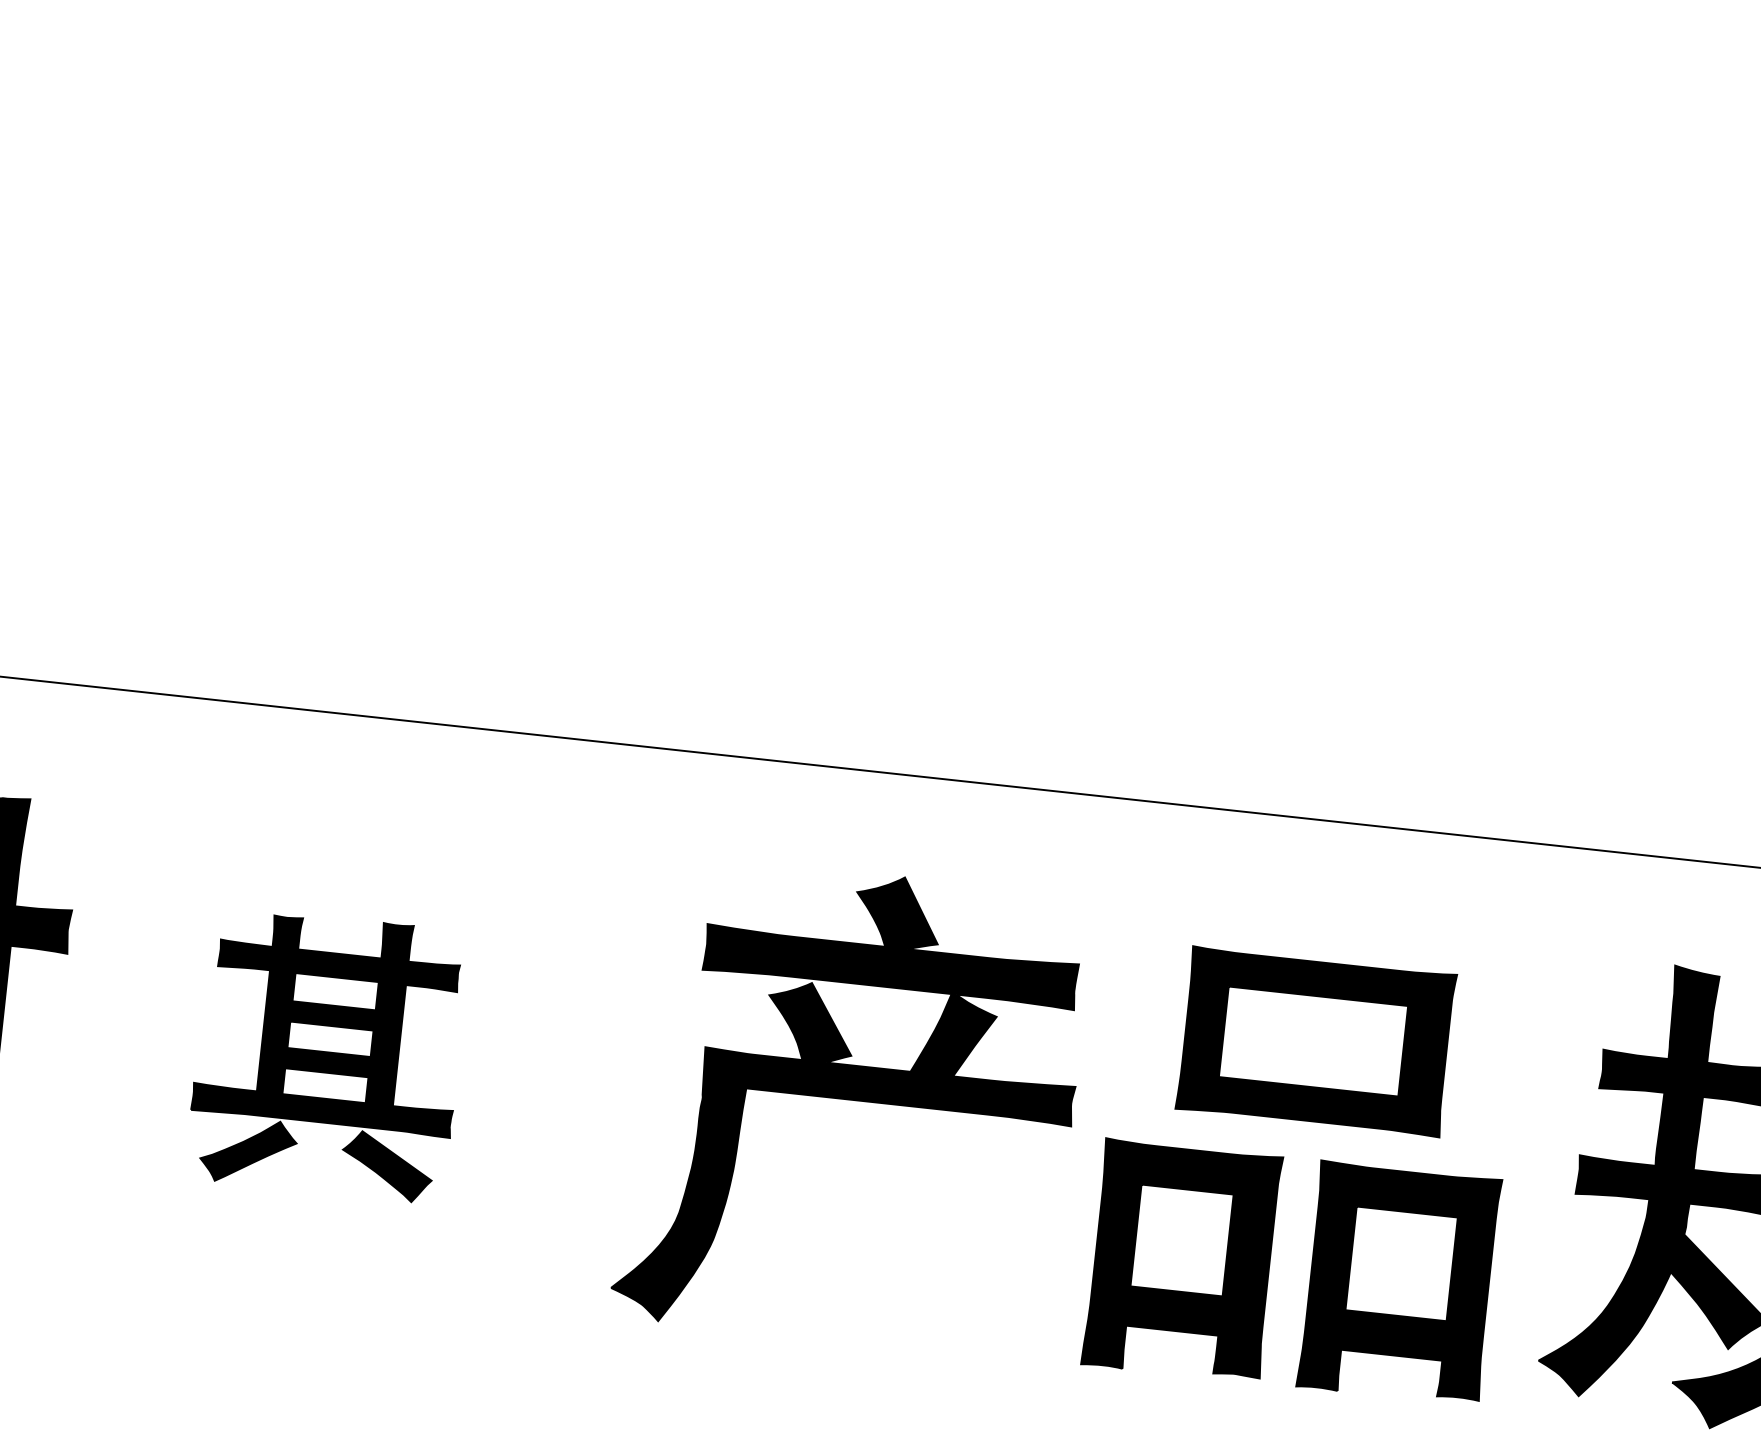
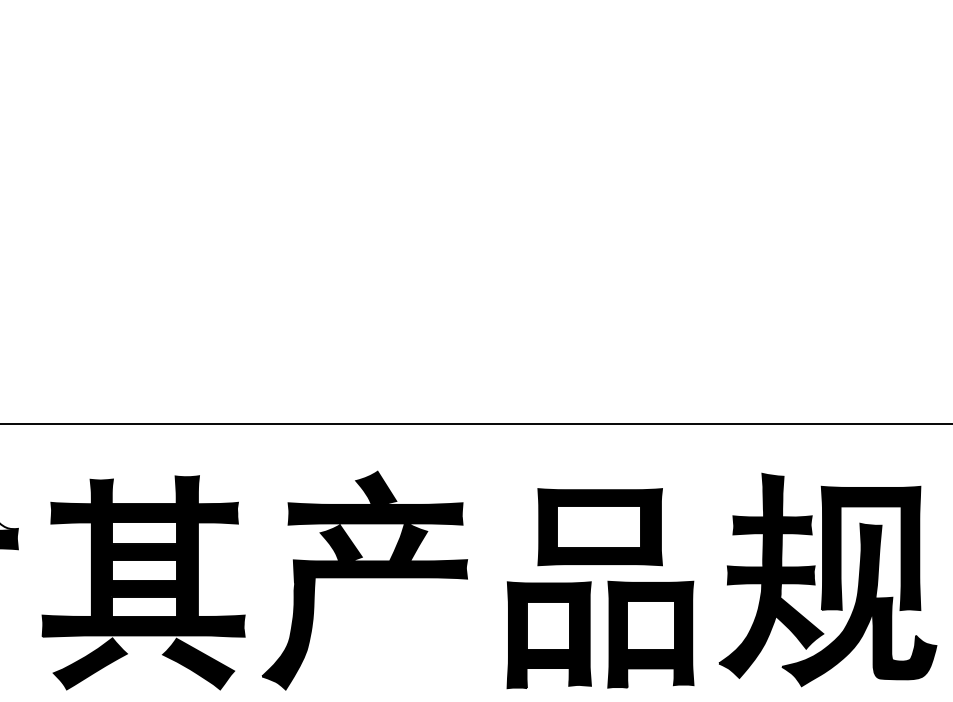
part: (327, 1054) -> (143, 582), size x1.67
part: (851, 1106) -> (364, 580), moved

